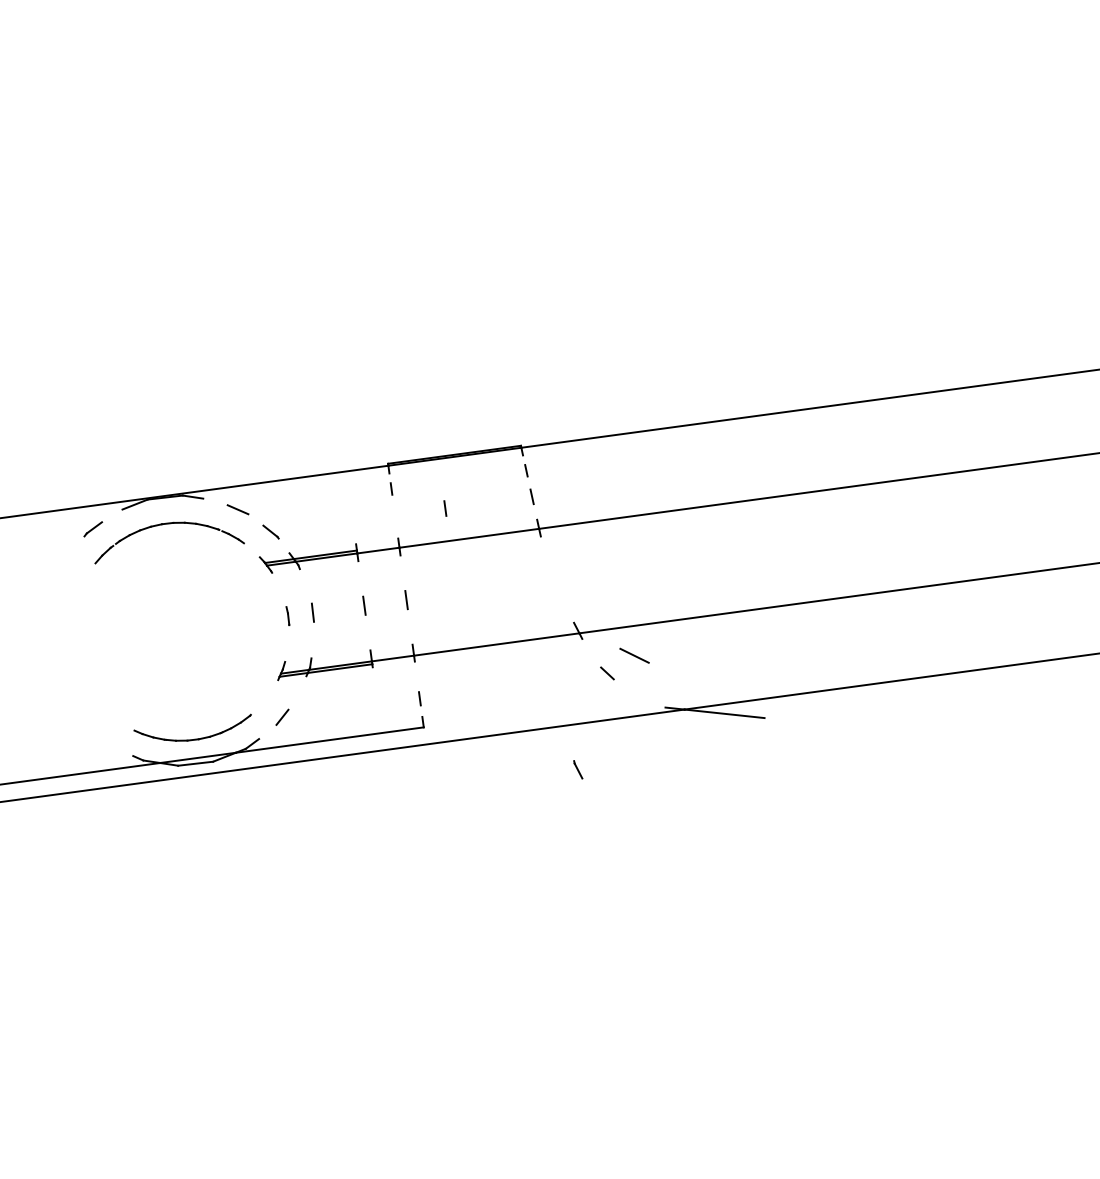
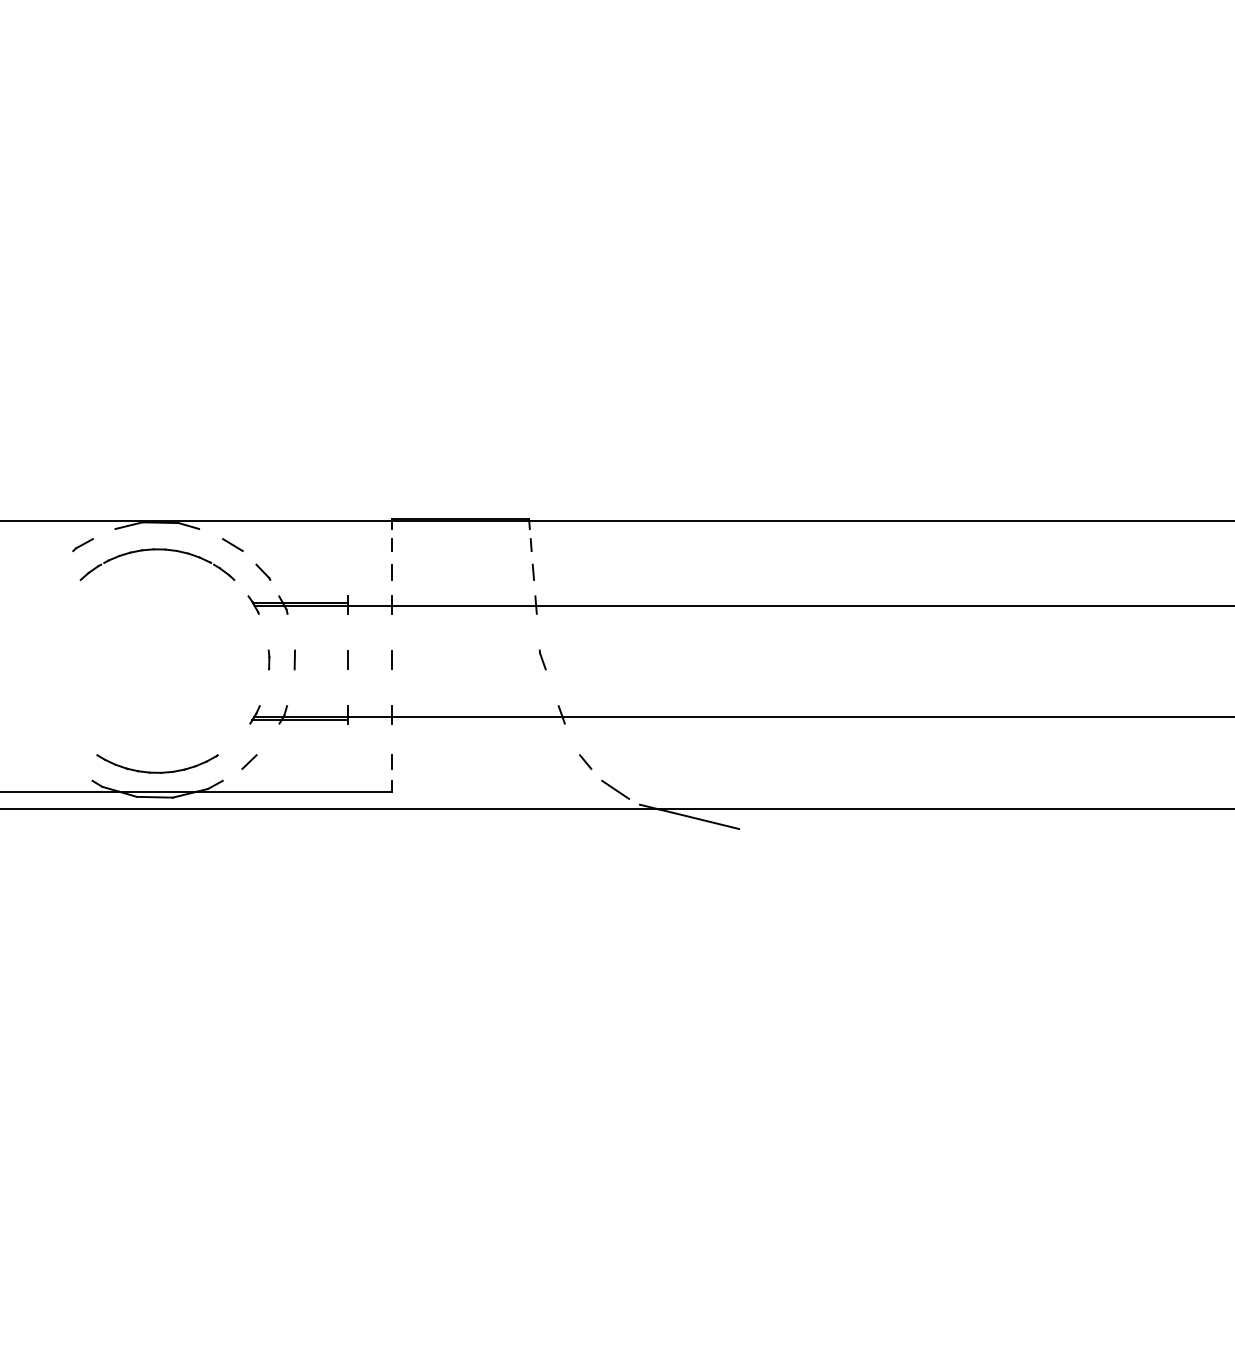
line: (445, 508) -> (391, 572), moved
line: (634, 655) -> (615, 789), moved
line: (577, 769) -> (542, 659), moved

